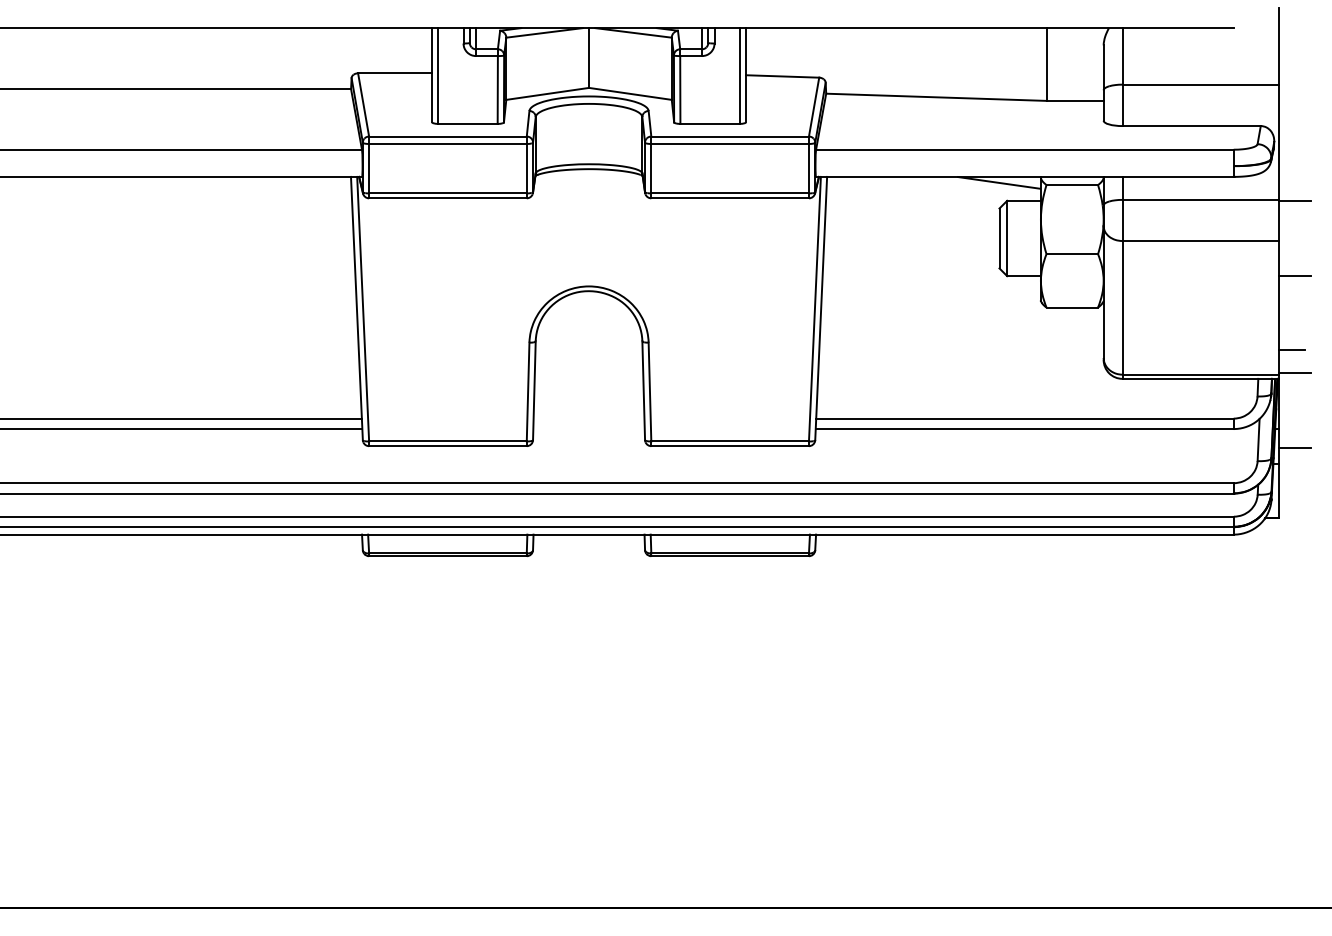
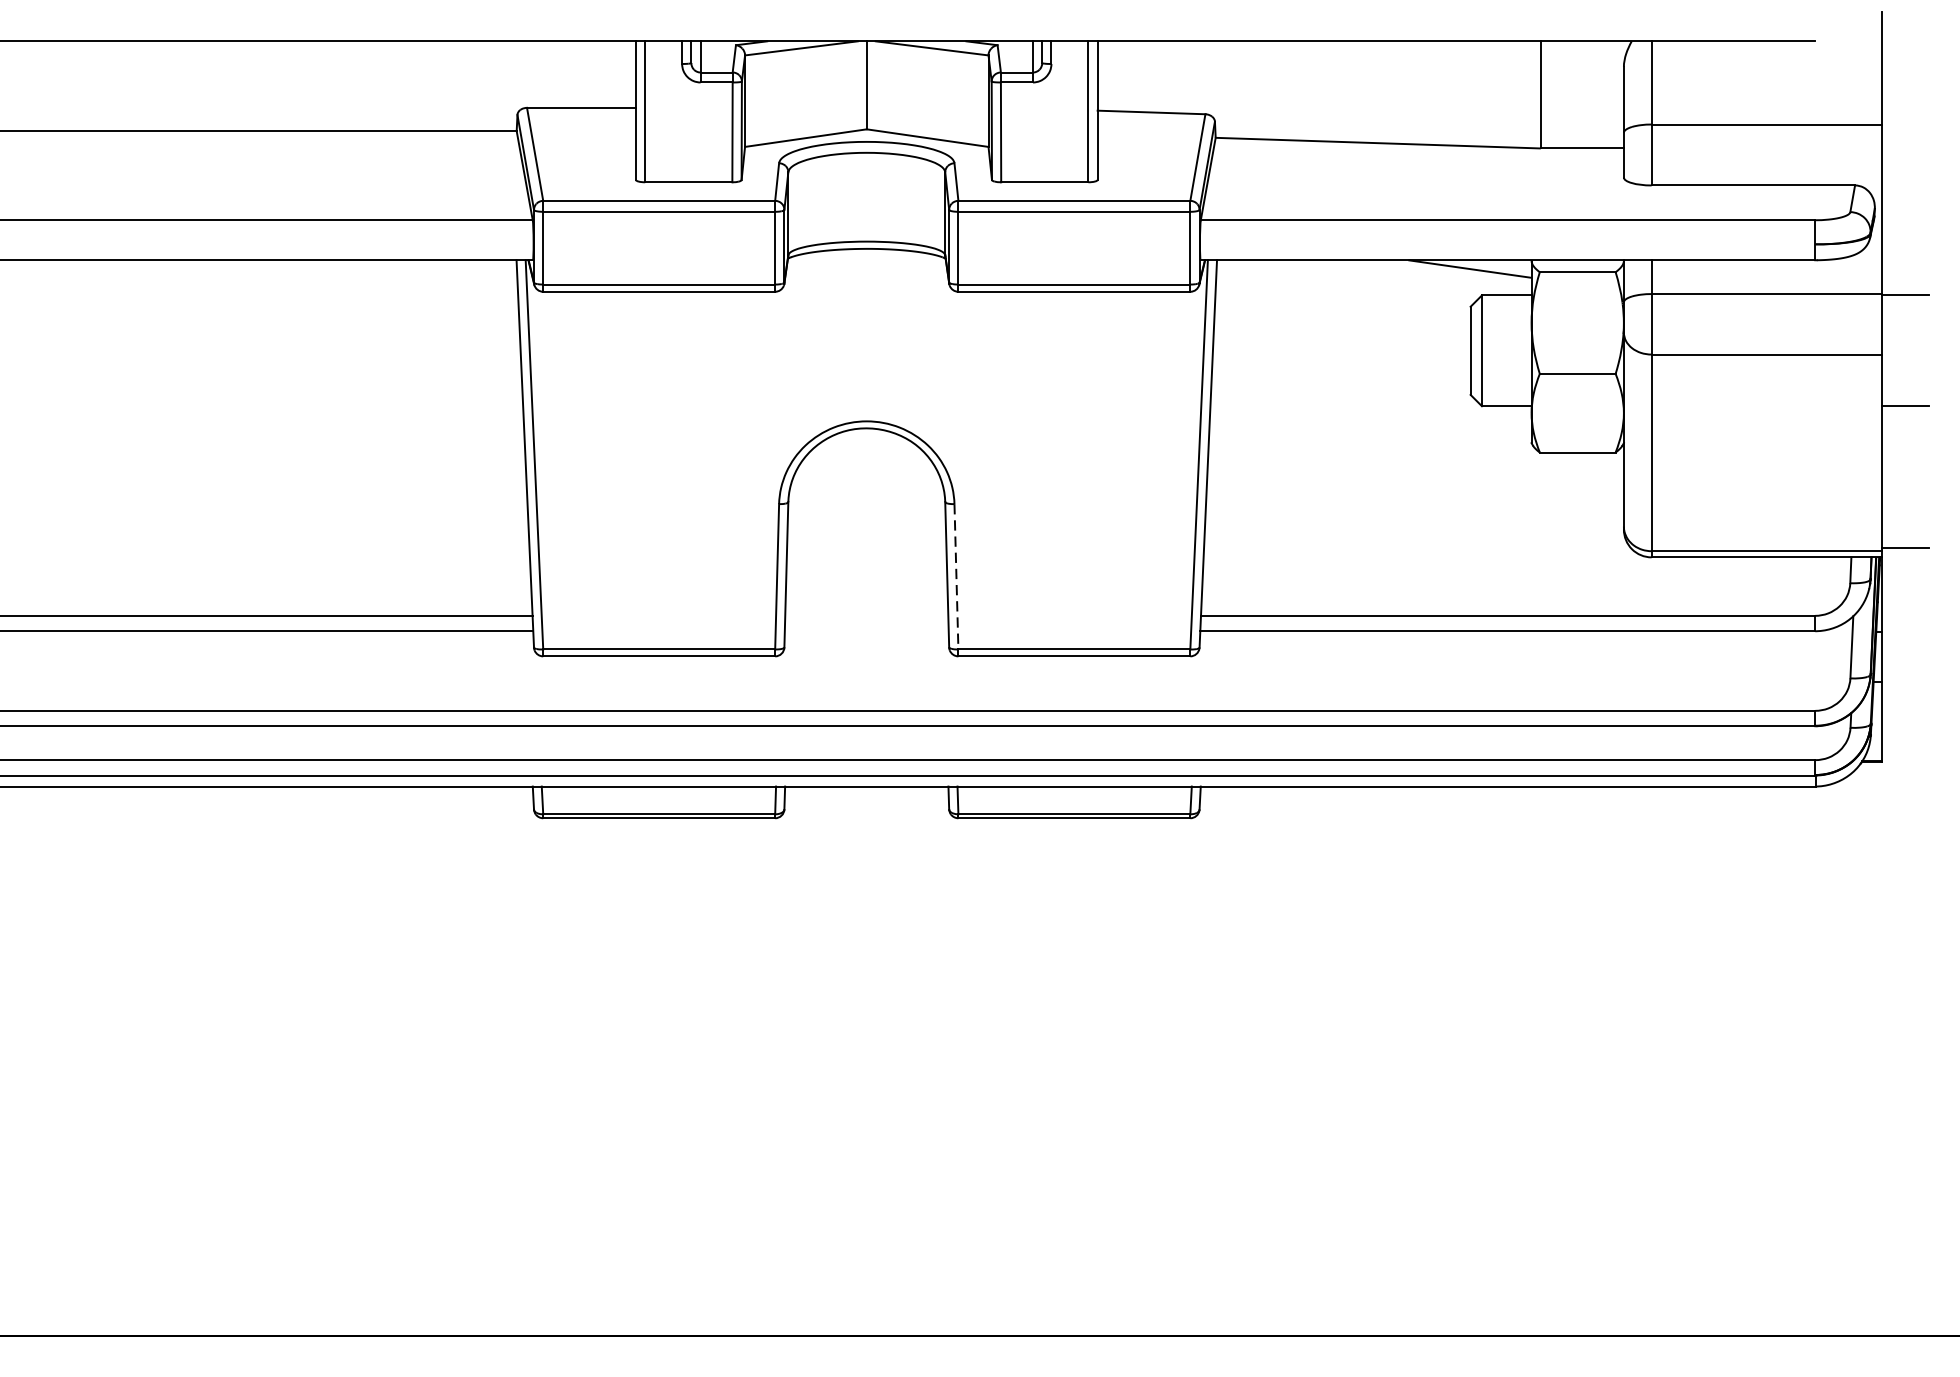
line: (1291, 349) -> (1900, 514), removed
line: (650, 392) -> (957, 577), solid -> dashed
line: (1294, 447) -> (1904, 658), removed

